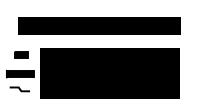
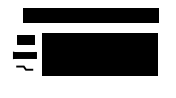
part: (22, 55) -> (26, 39), size x1.4

